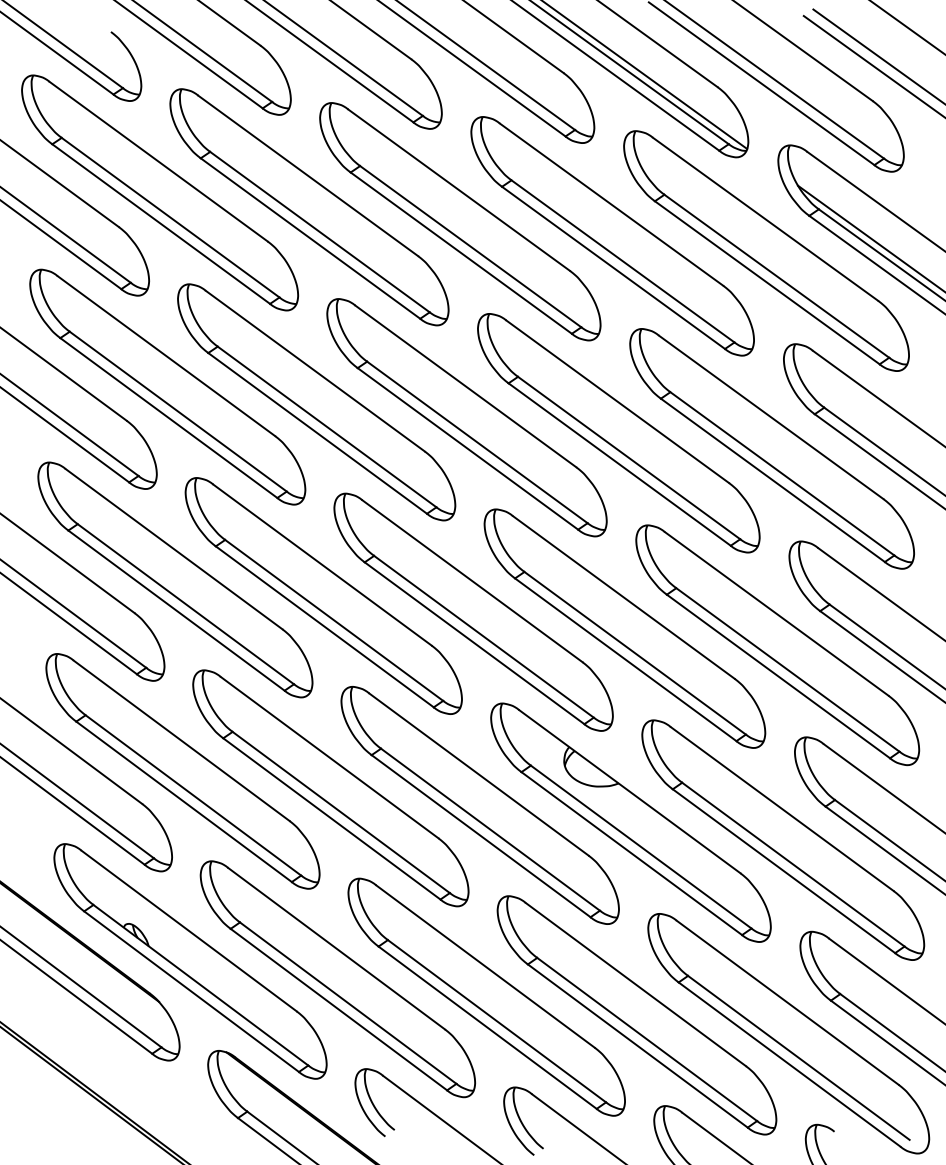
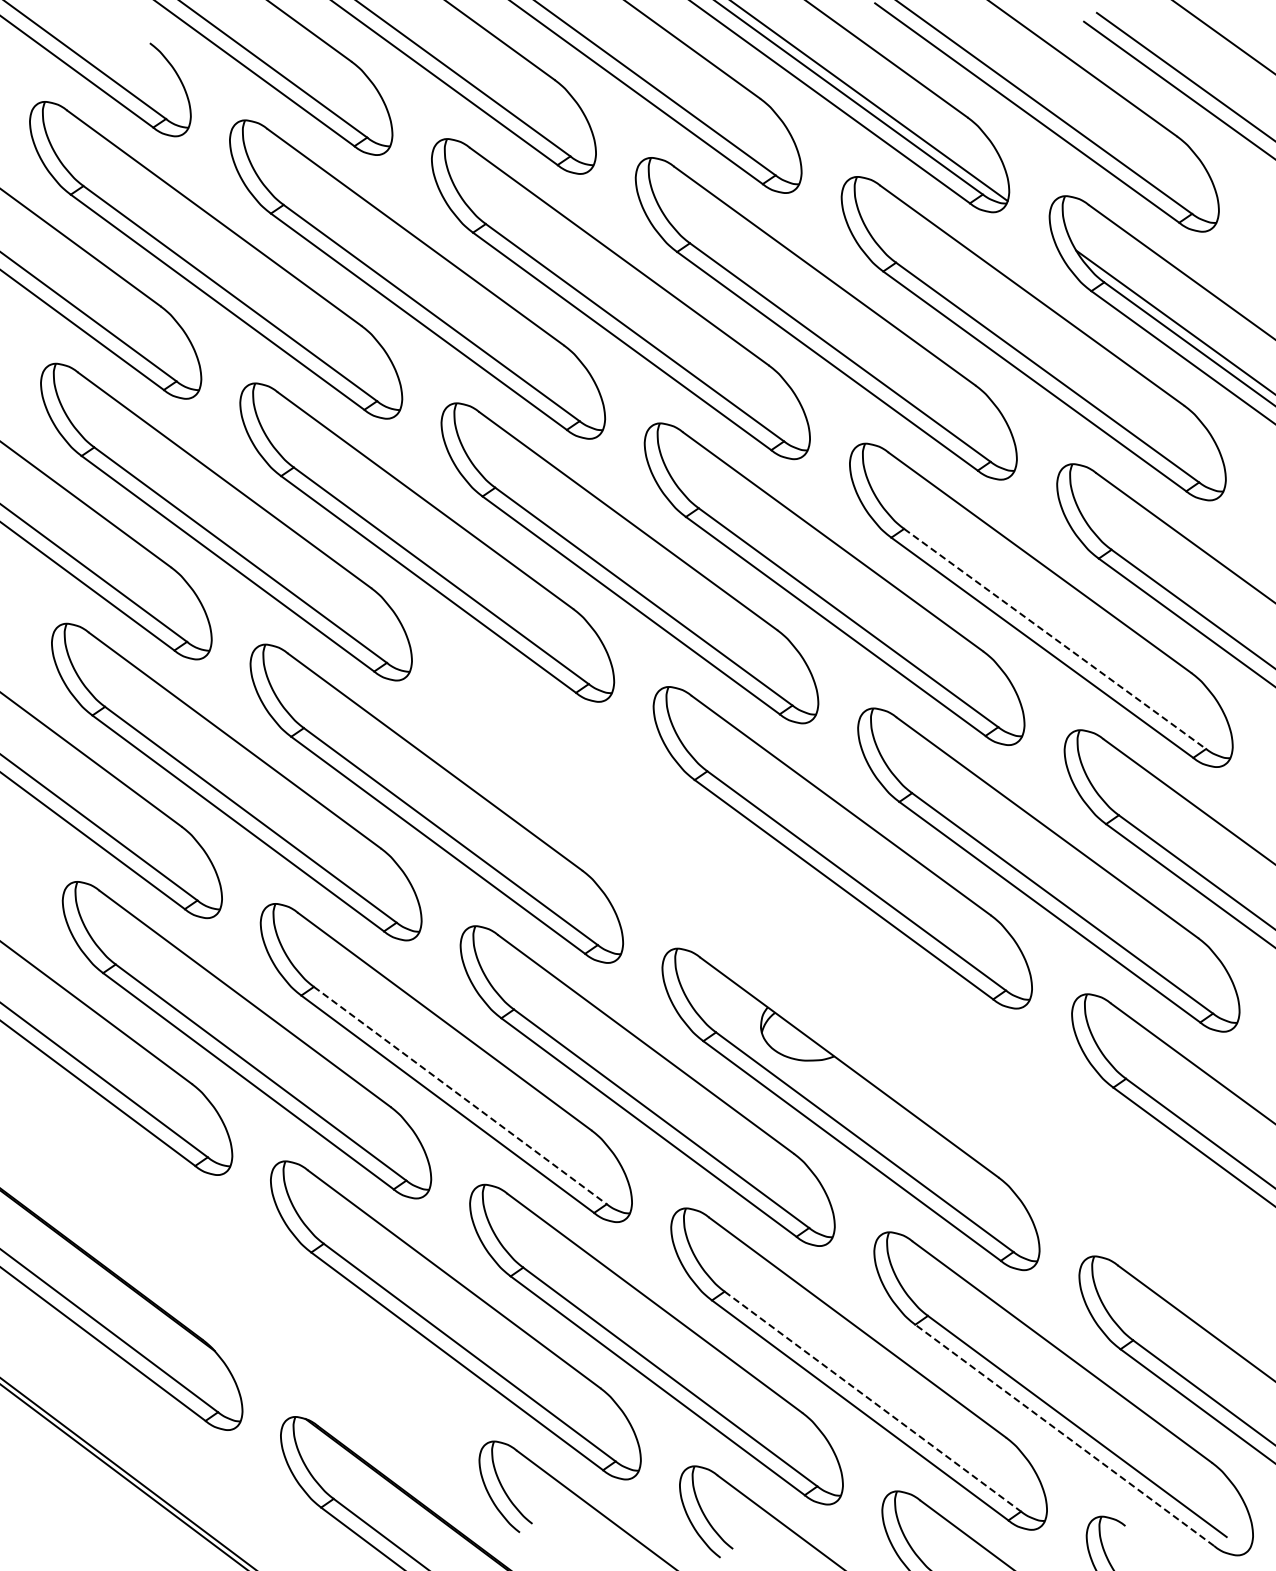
line: (782, 473) -> (1055, 638), solid -> dashed
part: (473, 612) -> (638, 825), removed
line: (341, 812) -> (460, 1095), solid -> dashed
part: (783, 839) -> (1056, 1132), removed
part: (190, 961) -> (256, 1296), removed
line: (646, 1039) -> (872, 1401), solid -> dashed
line: (789, 1064) -> (1064, 1435), solid -> dashed

